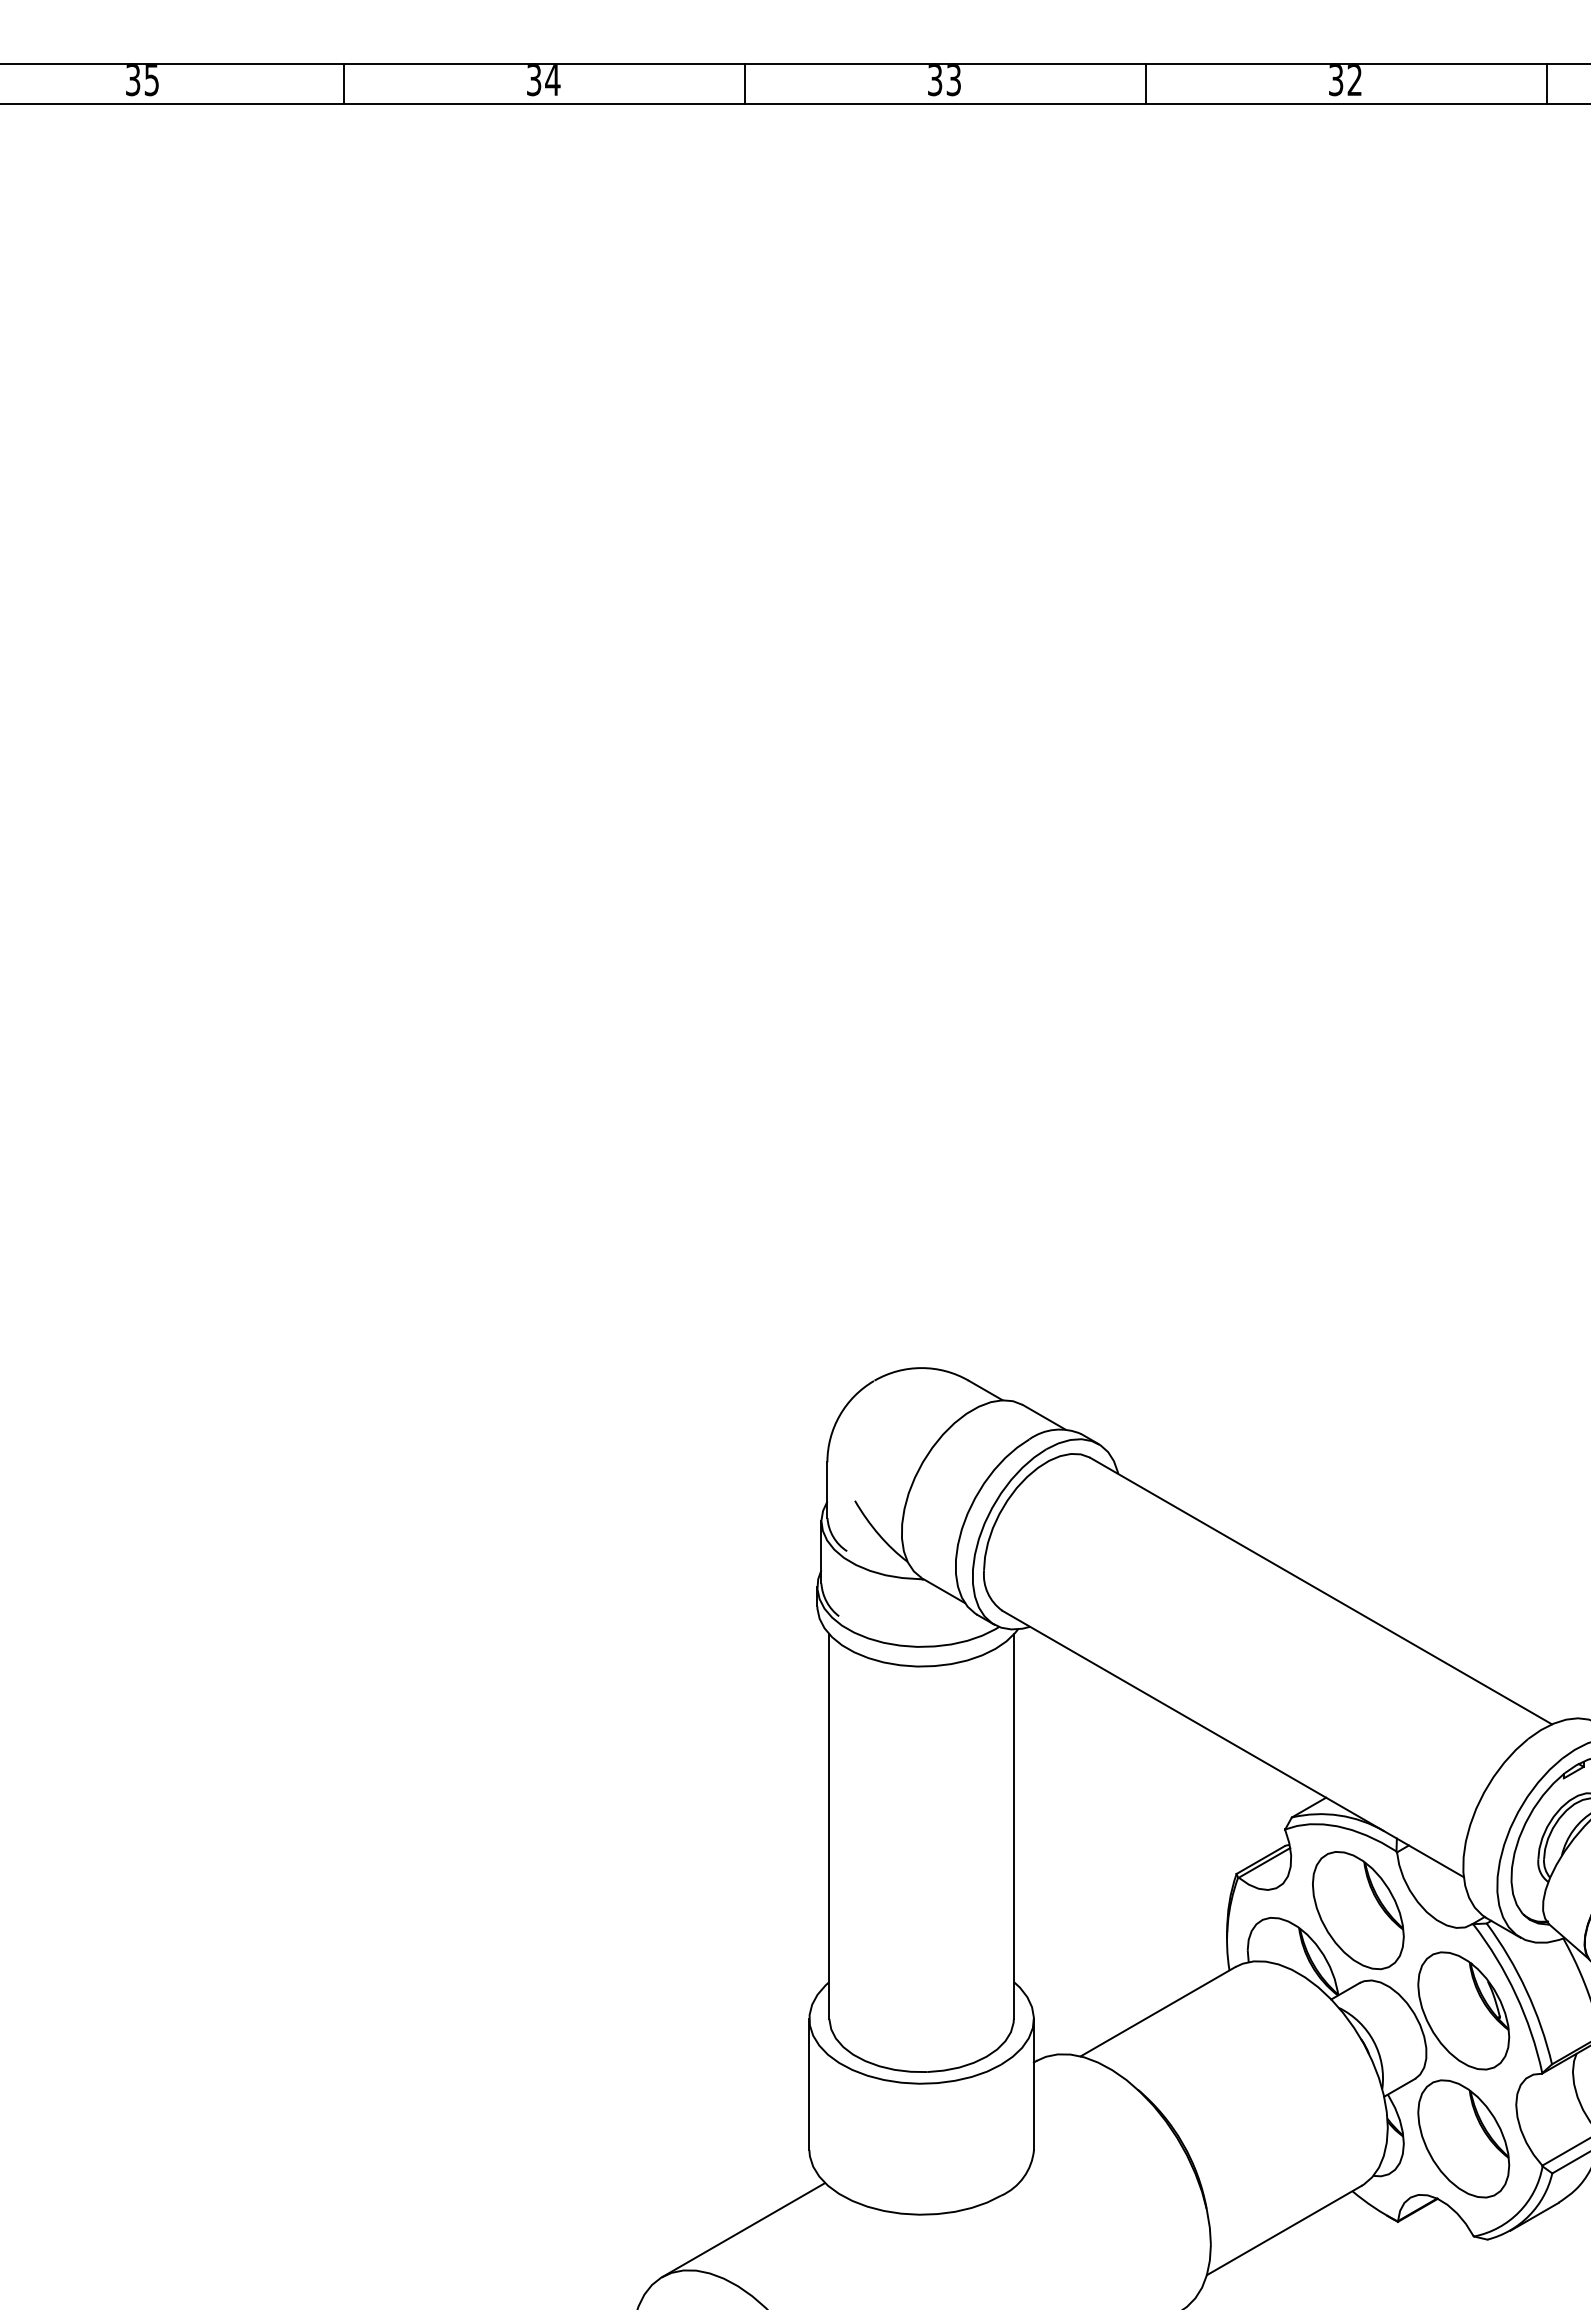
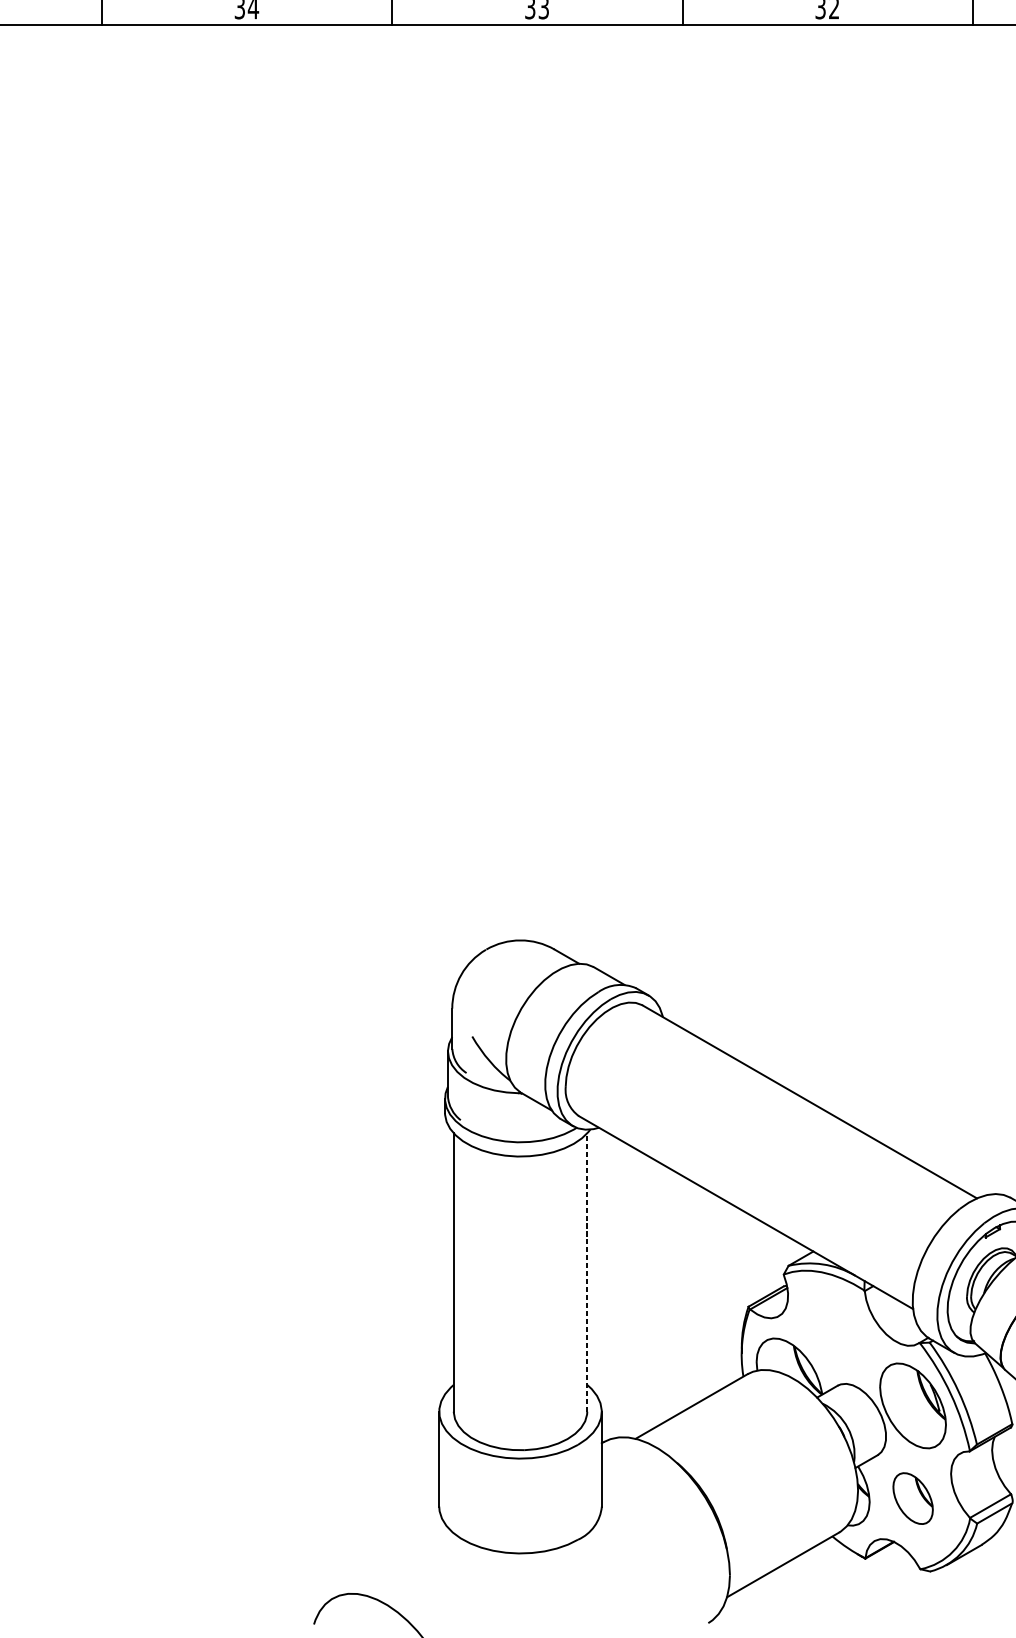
line: (1013, 1826) -> (587, 1272), solid -> dashed
part: (1358, 1910) -> (836, 1333), removed
part: (1463, 2138) -> (912, 1498), size x0.6
line: (743, 2230) -> (391, 1564), removed

